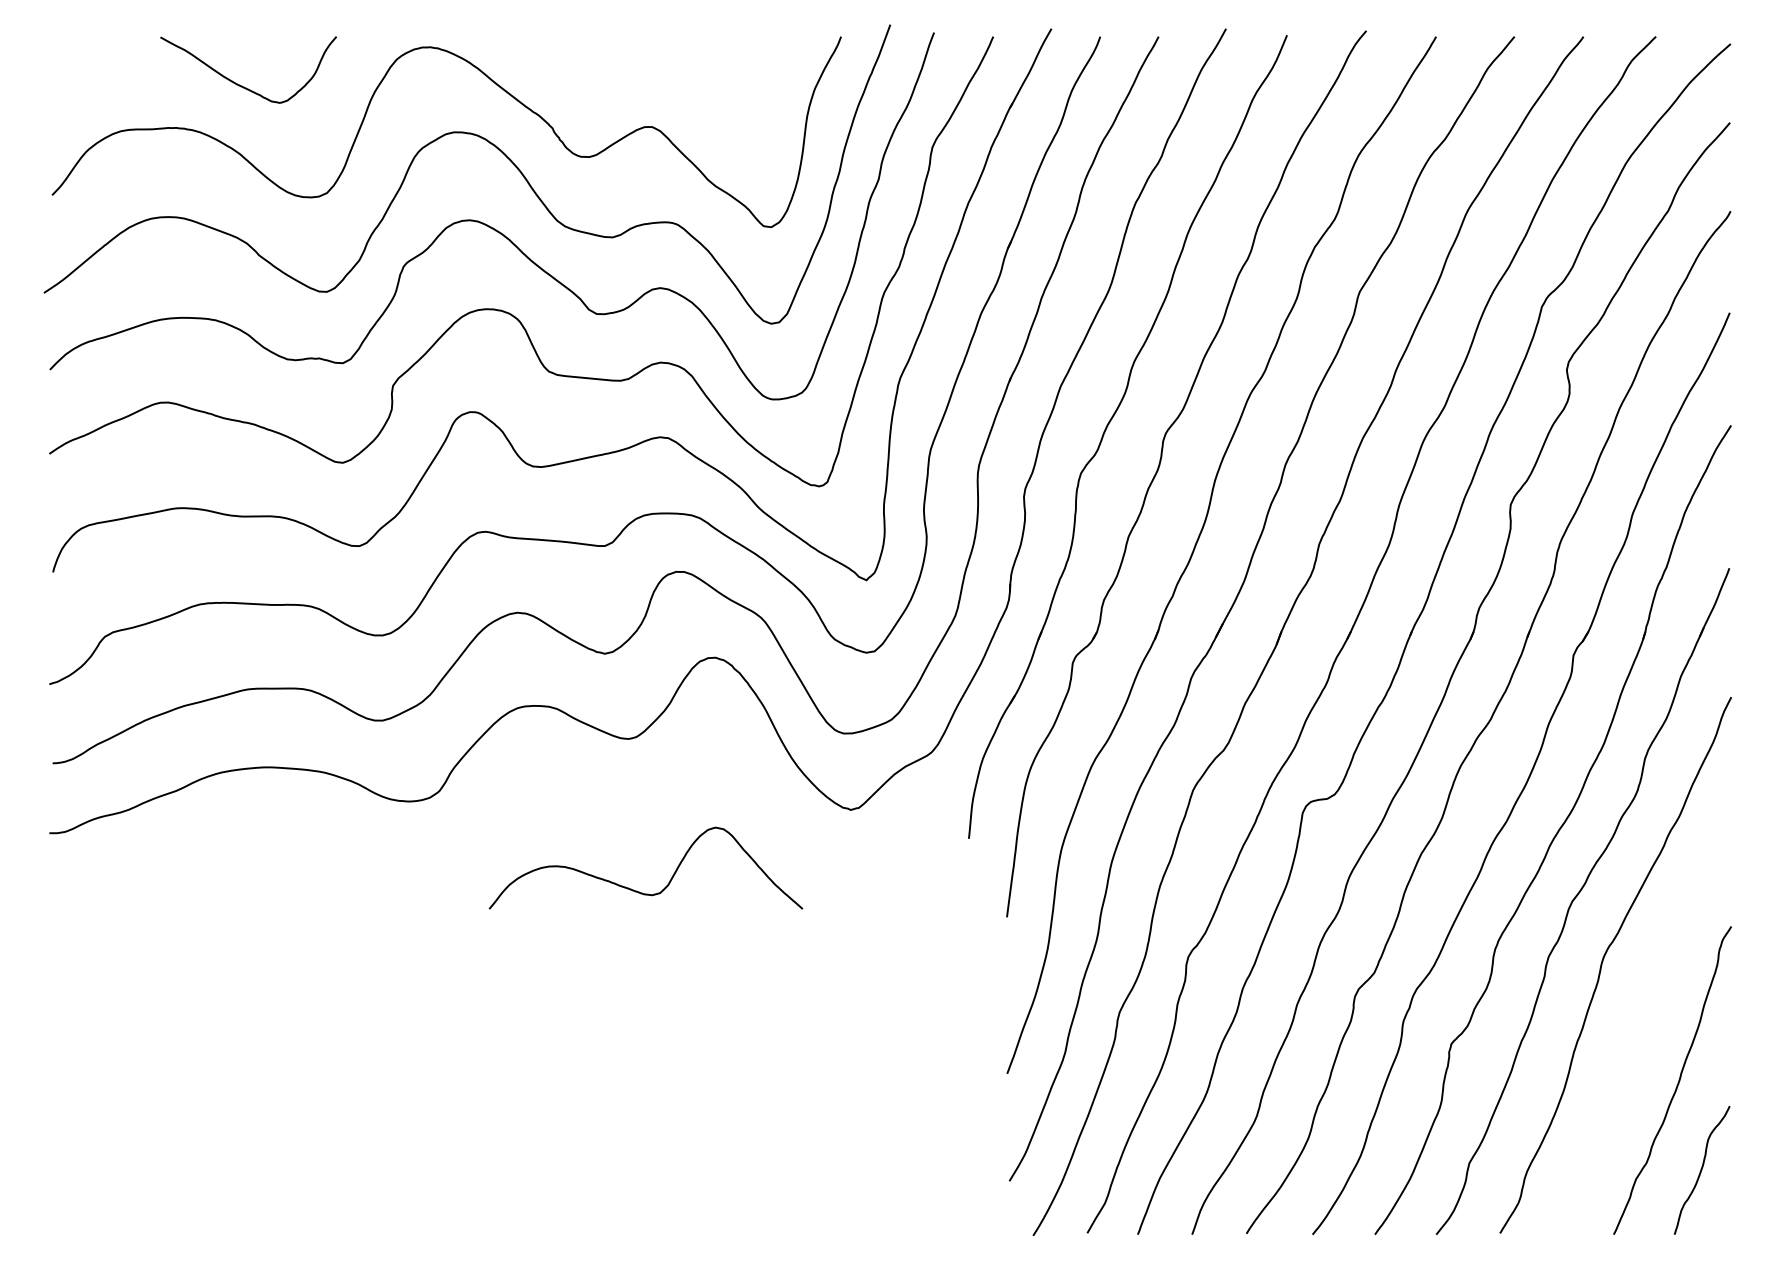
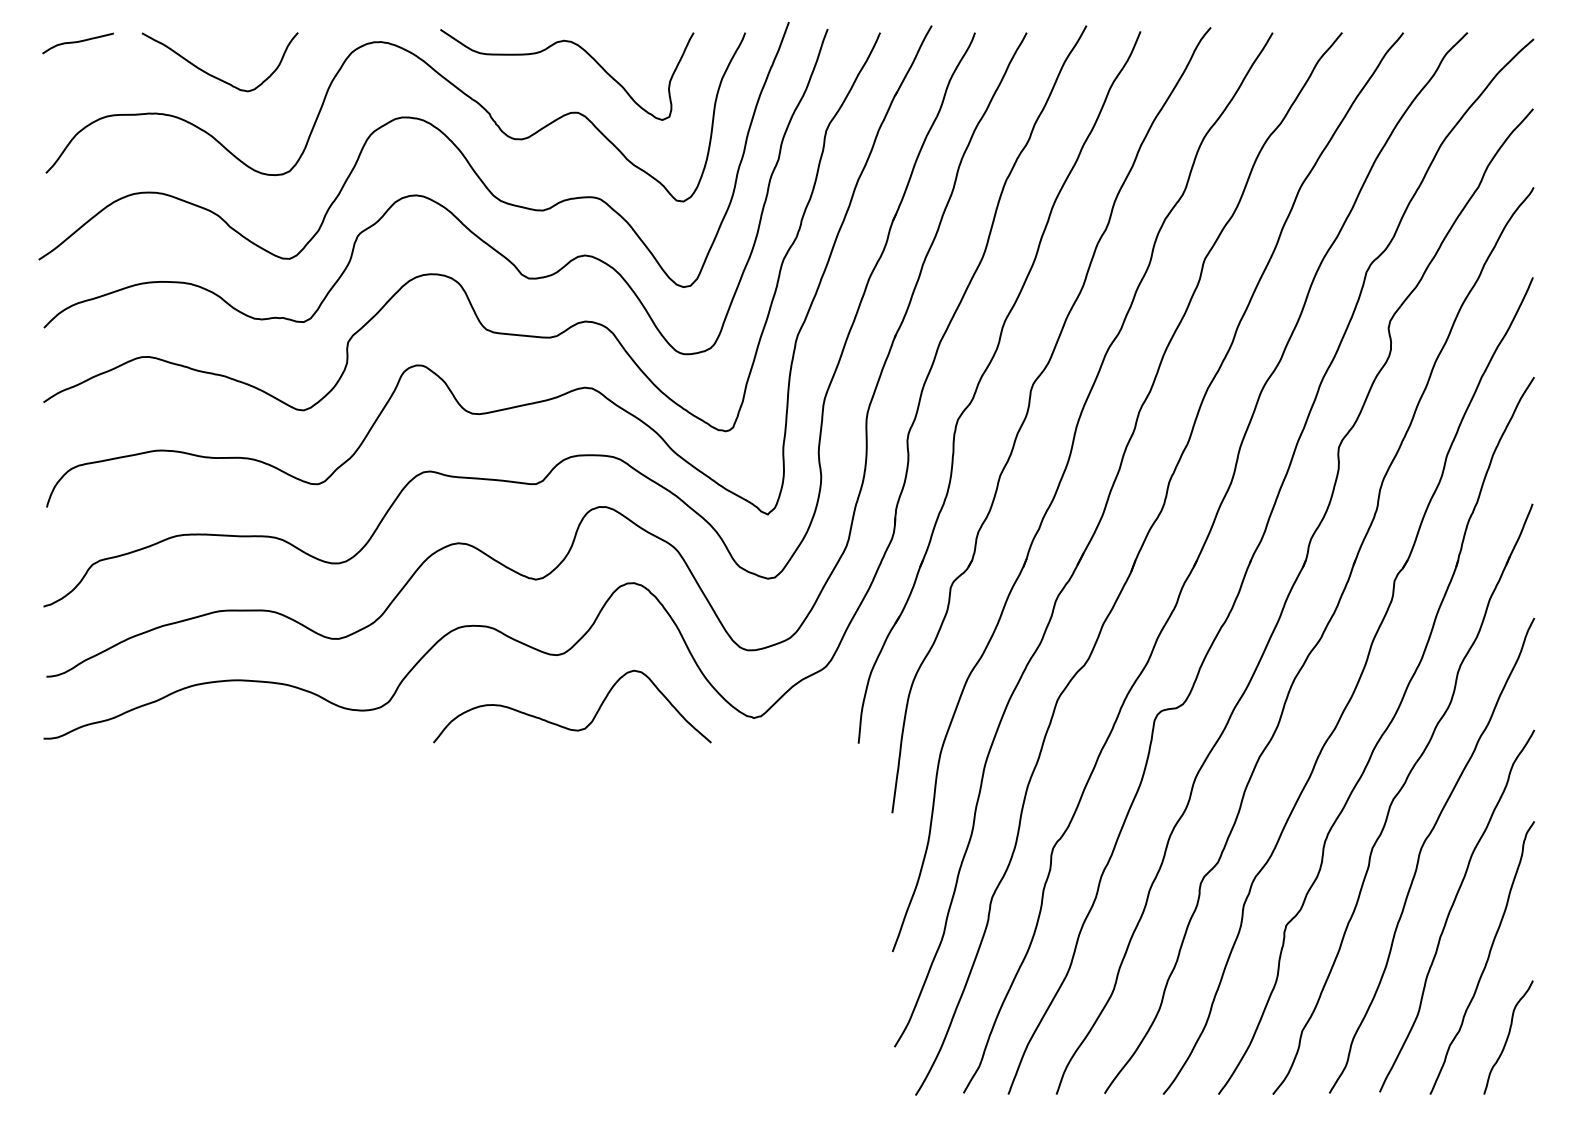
curve: (87, 47) -> (77, 42), added
curve: (663, 61) -> (587, 54), added
curve: (637, 890) -> (564, 726), moved
curve: (1638, 1024) -> (1452, 908), added

